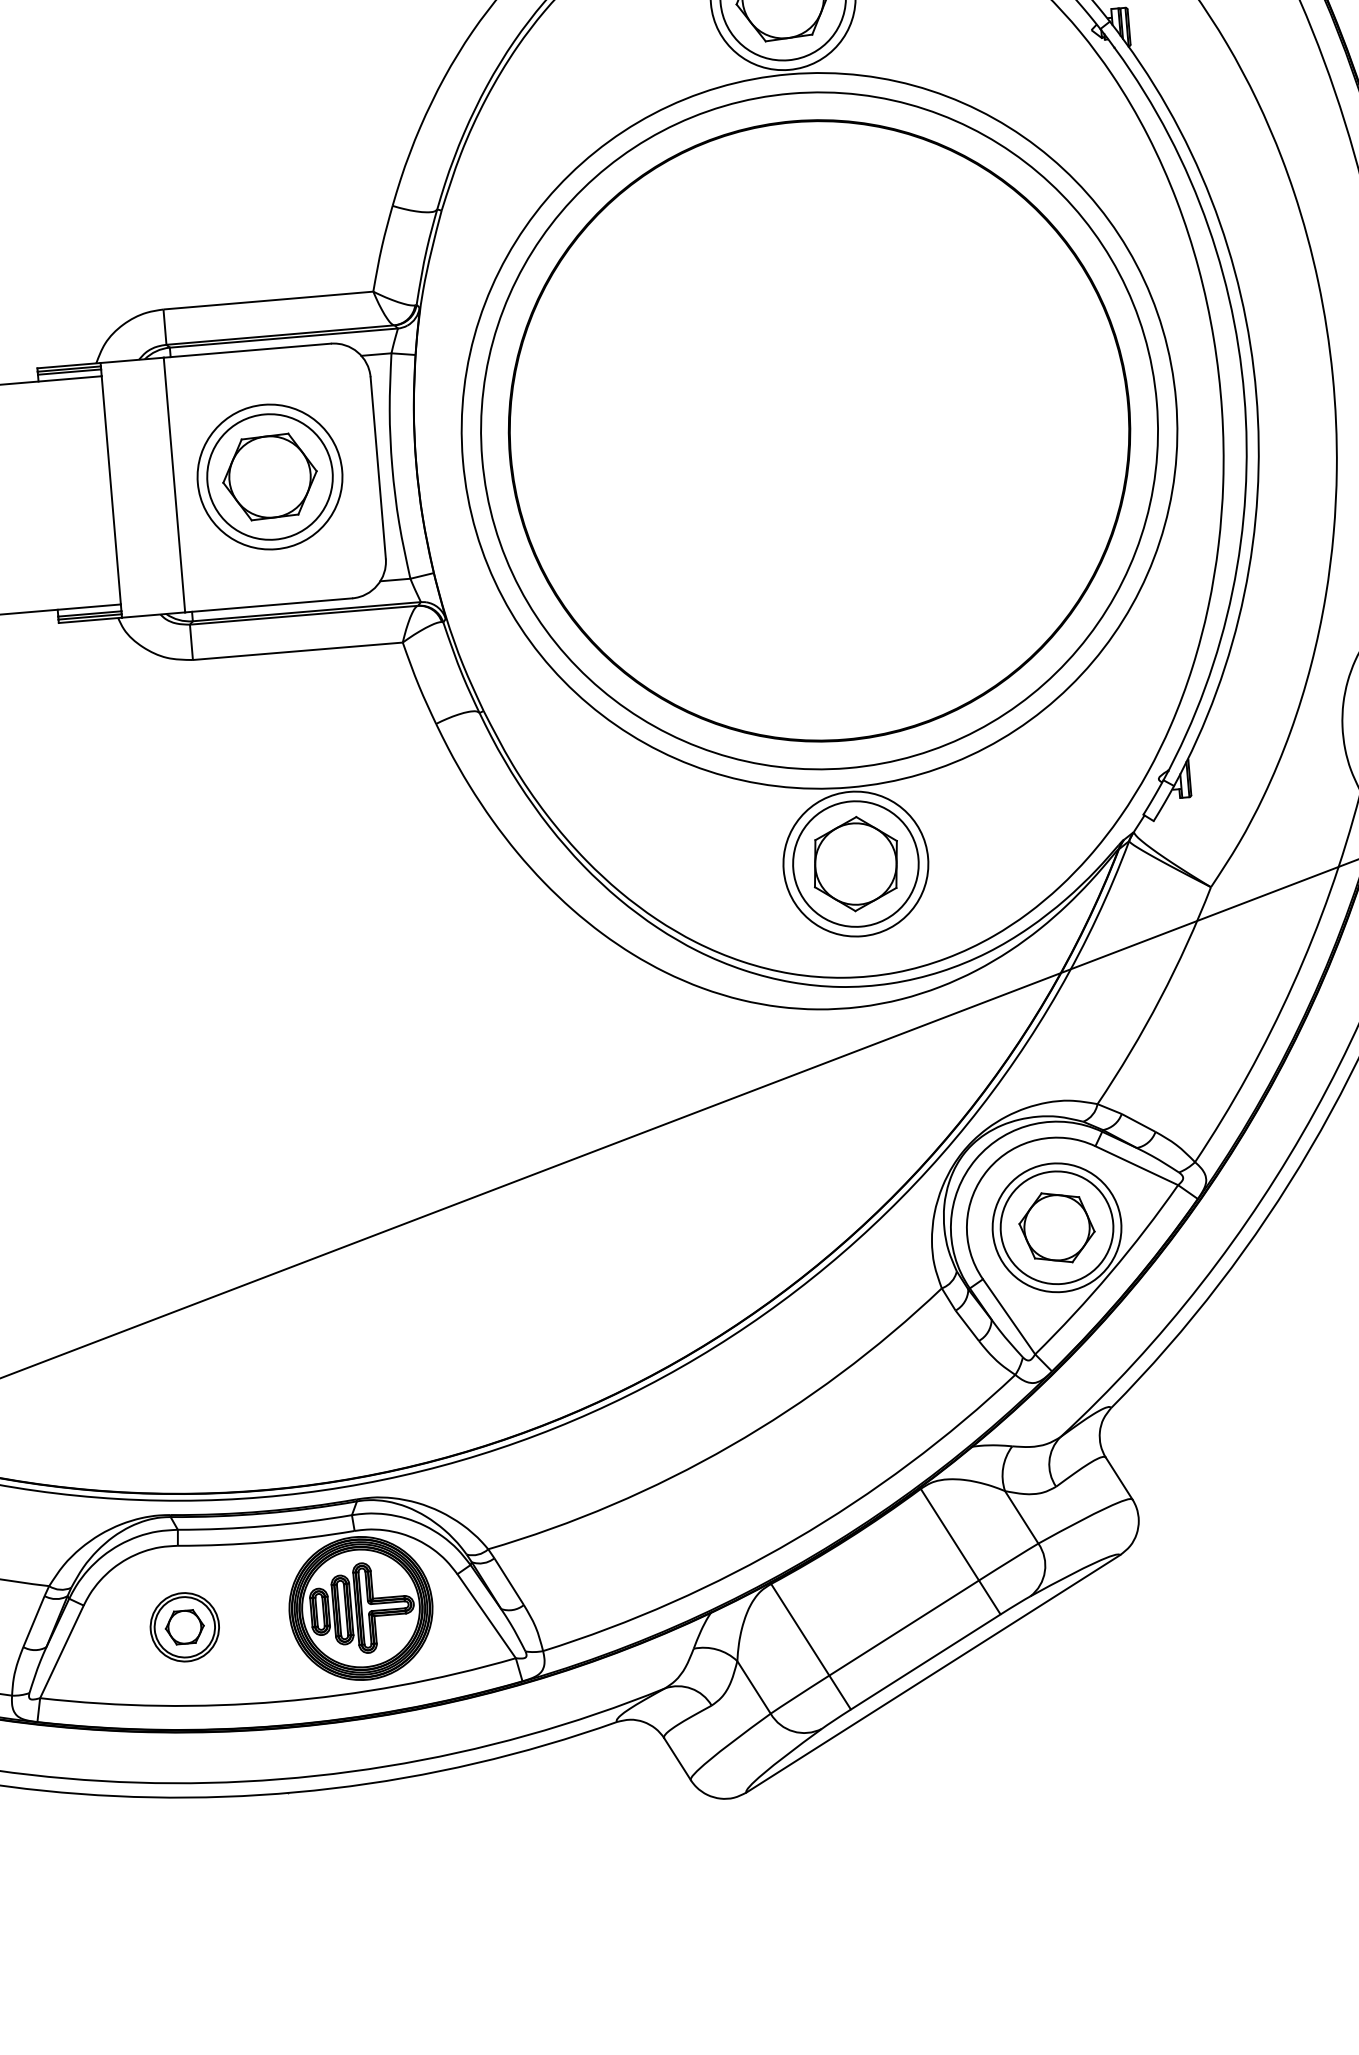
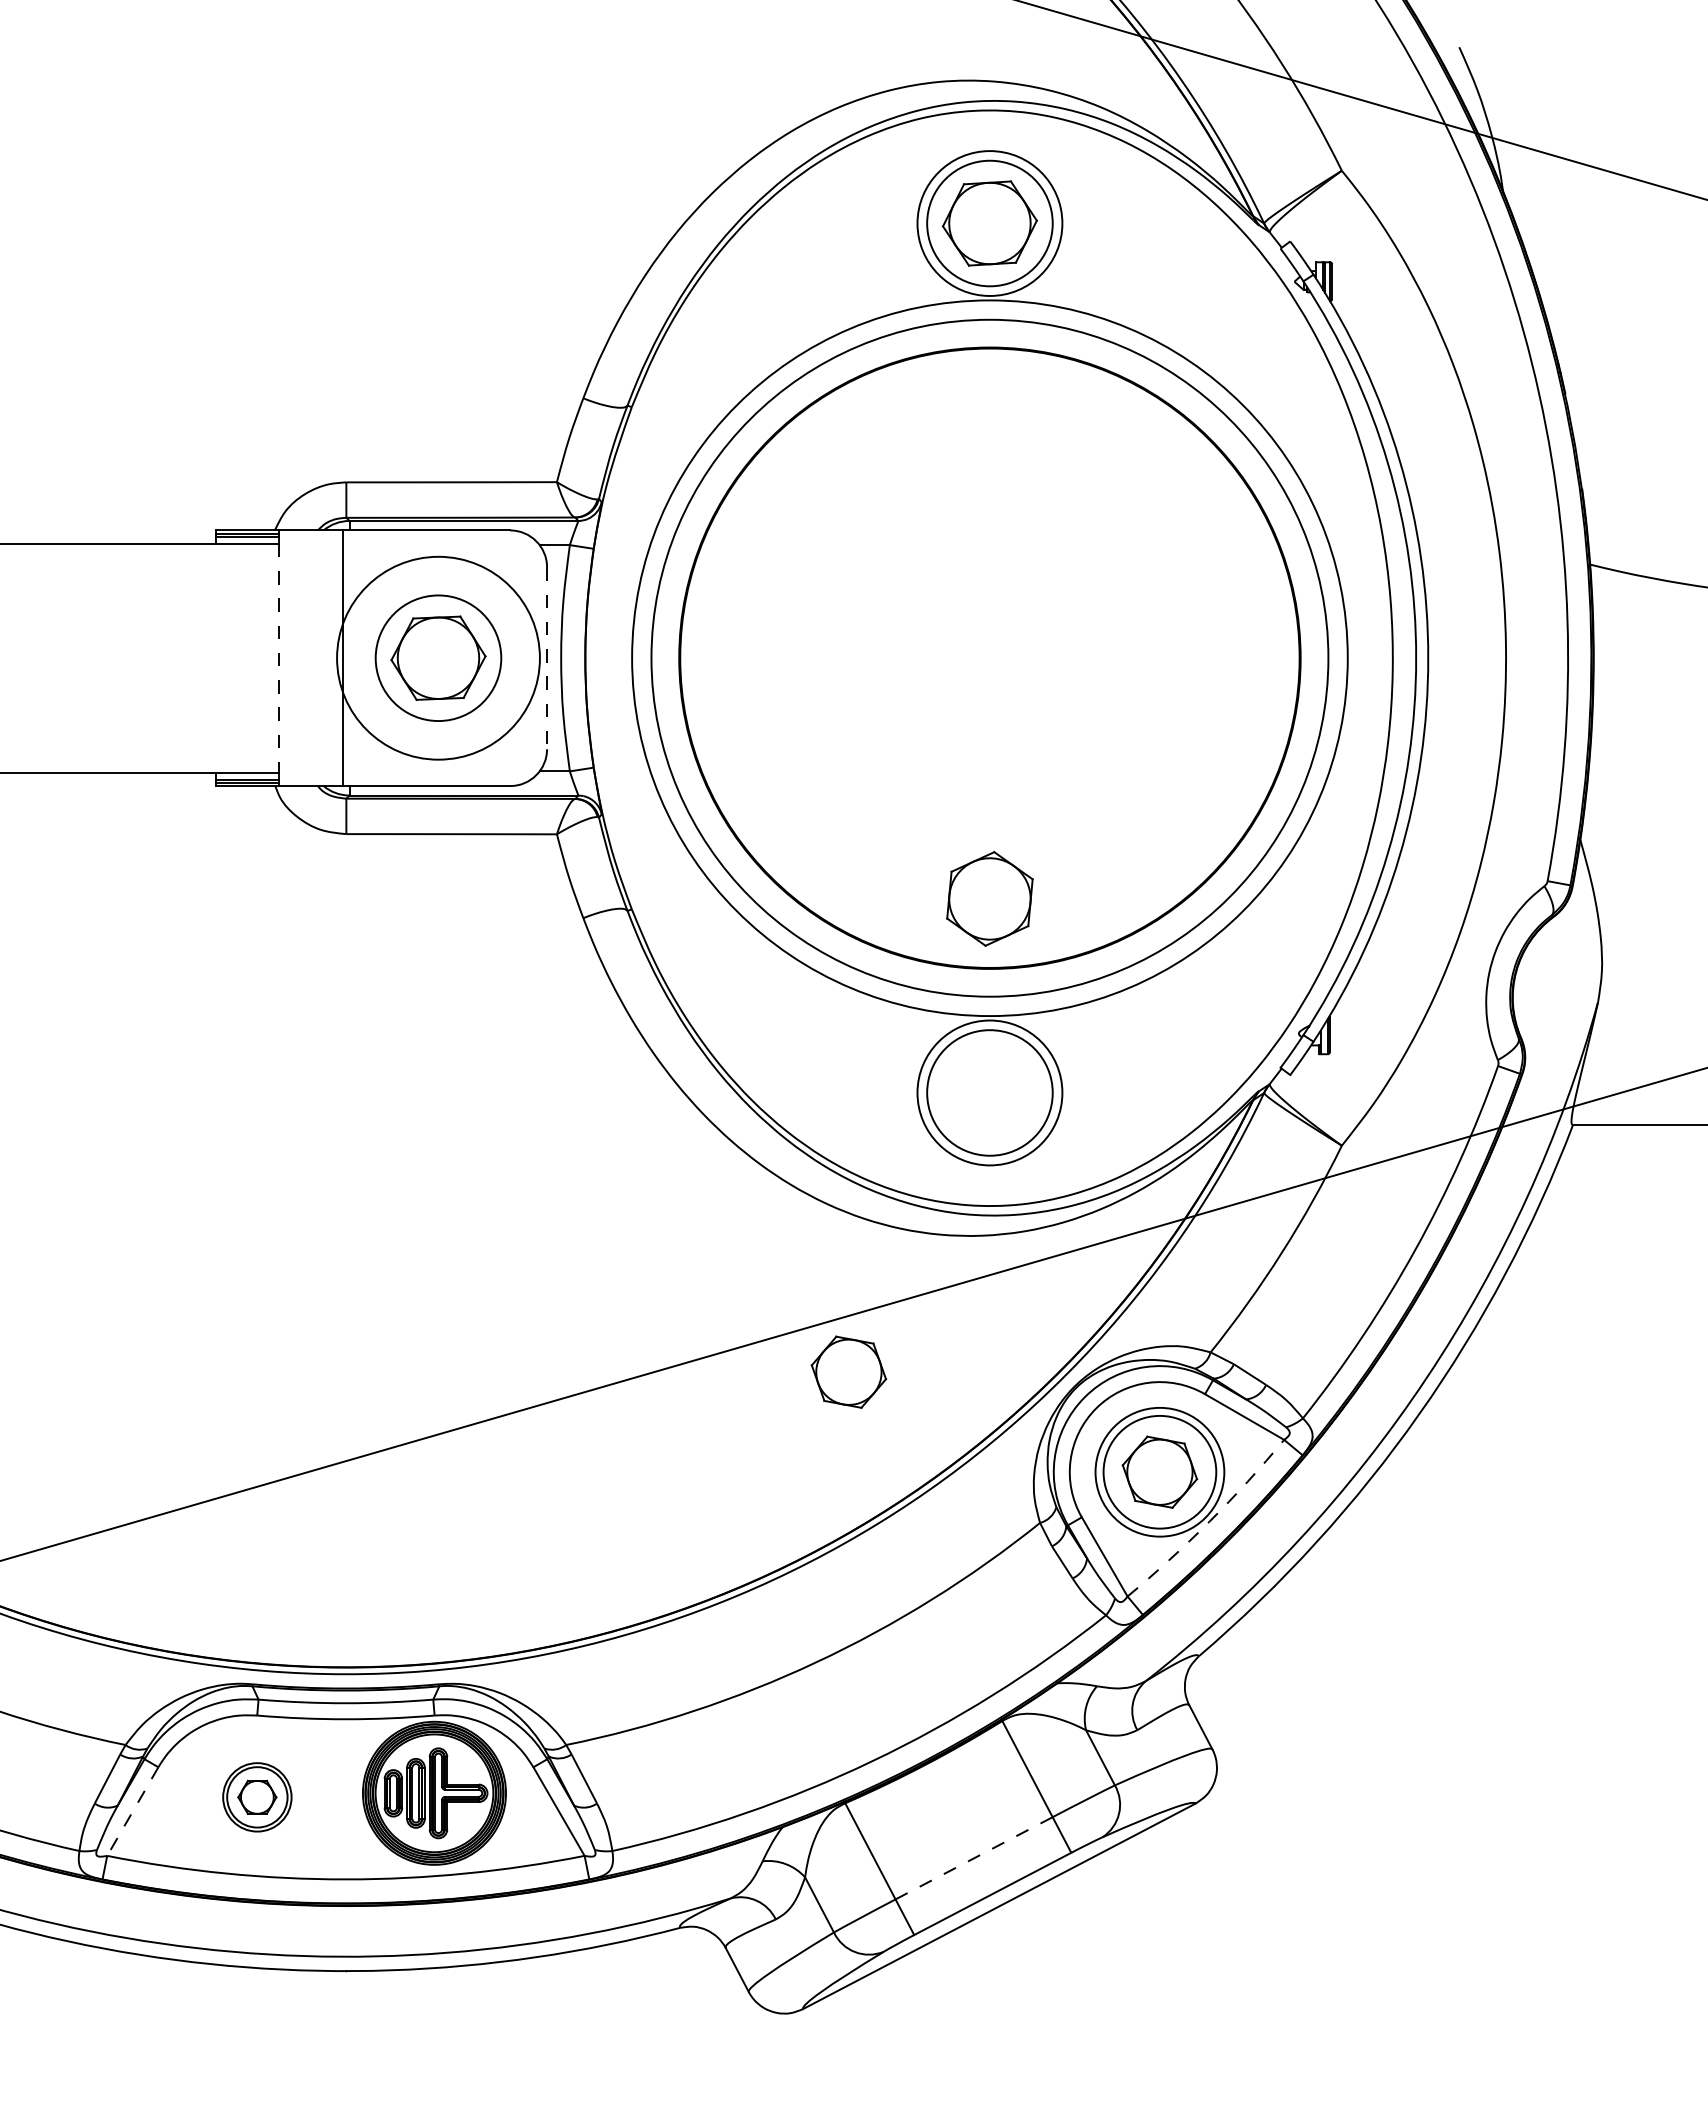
line: (378, 468) -> (547, 658), solid -> dashed
circle: (269, 476) -> (438, 657), size x1.4
line: (111, 490) -> (279, 658), solid -> dashed
part: (855, 863) -> (989, 898), moved
part: (738, 1153) -> (848, 1371), added
arc: (1110, 1272) -> (1209, 1521), solid -> dashed
line: (904, 1628) -> (974, 1858), solid -> dashed
line: (61, 1652) -> (132, 1812), solid -> dashed

